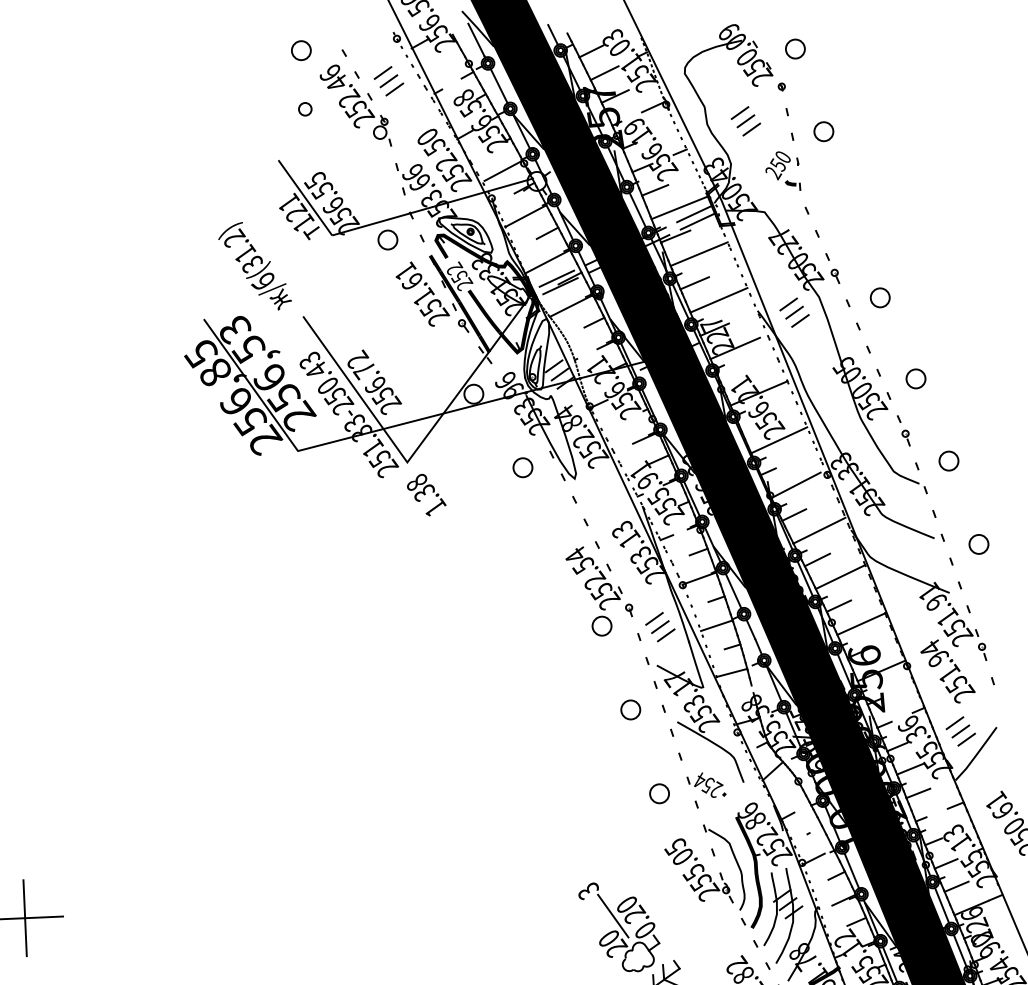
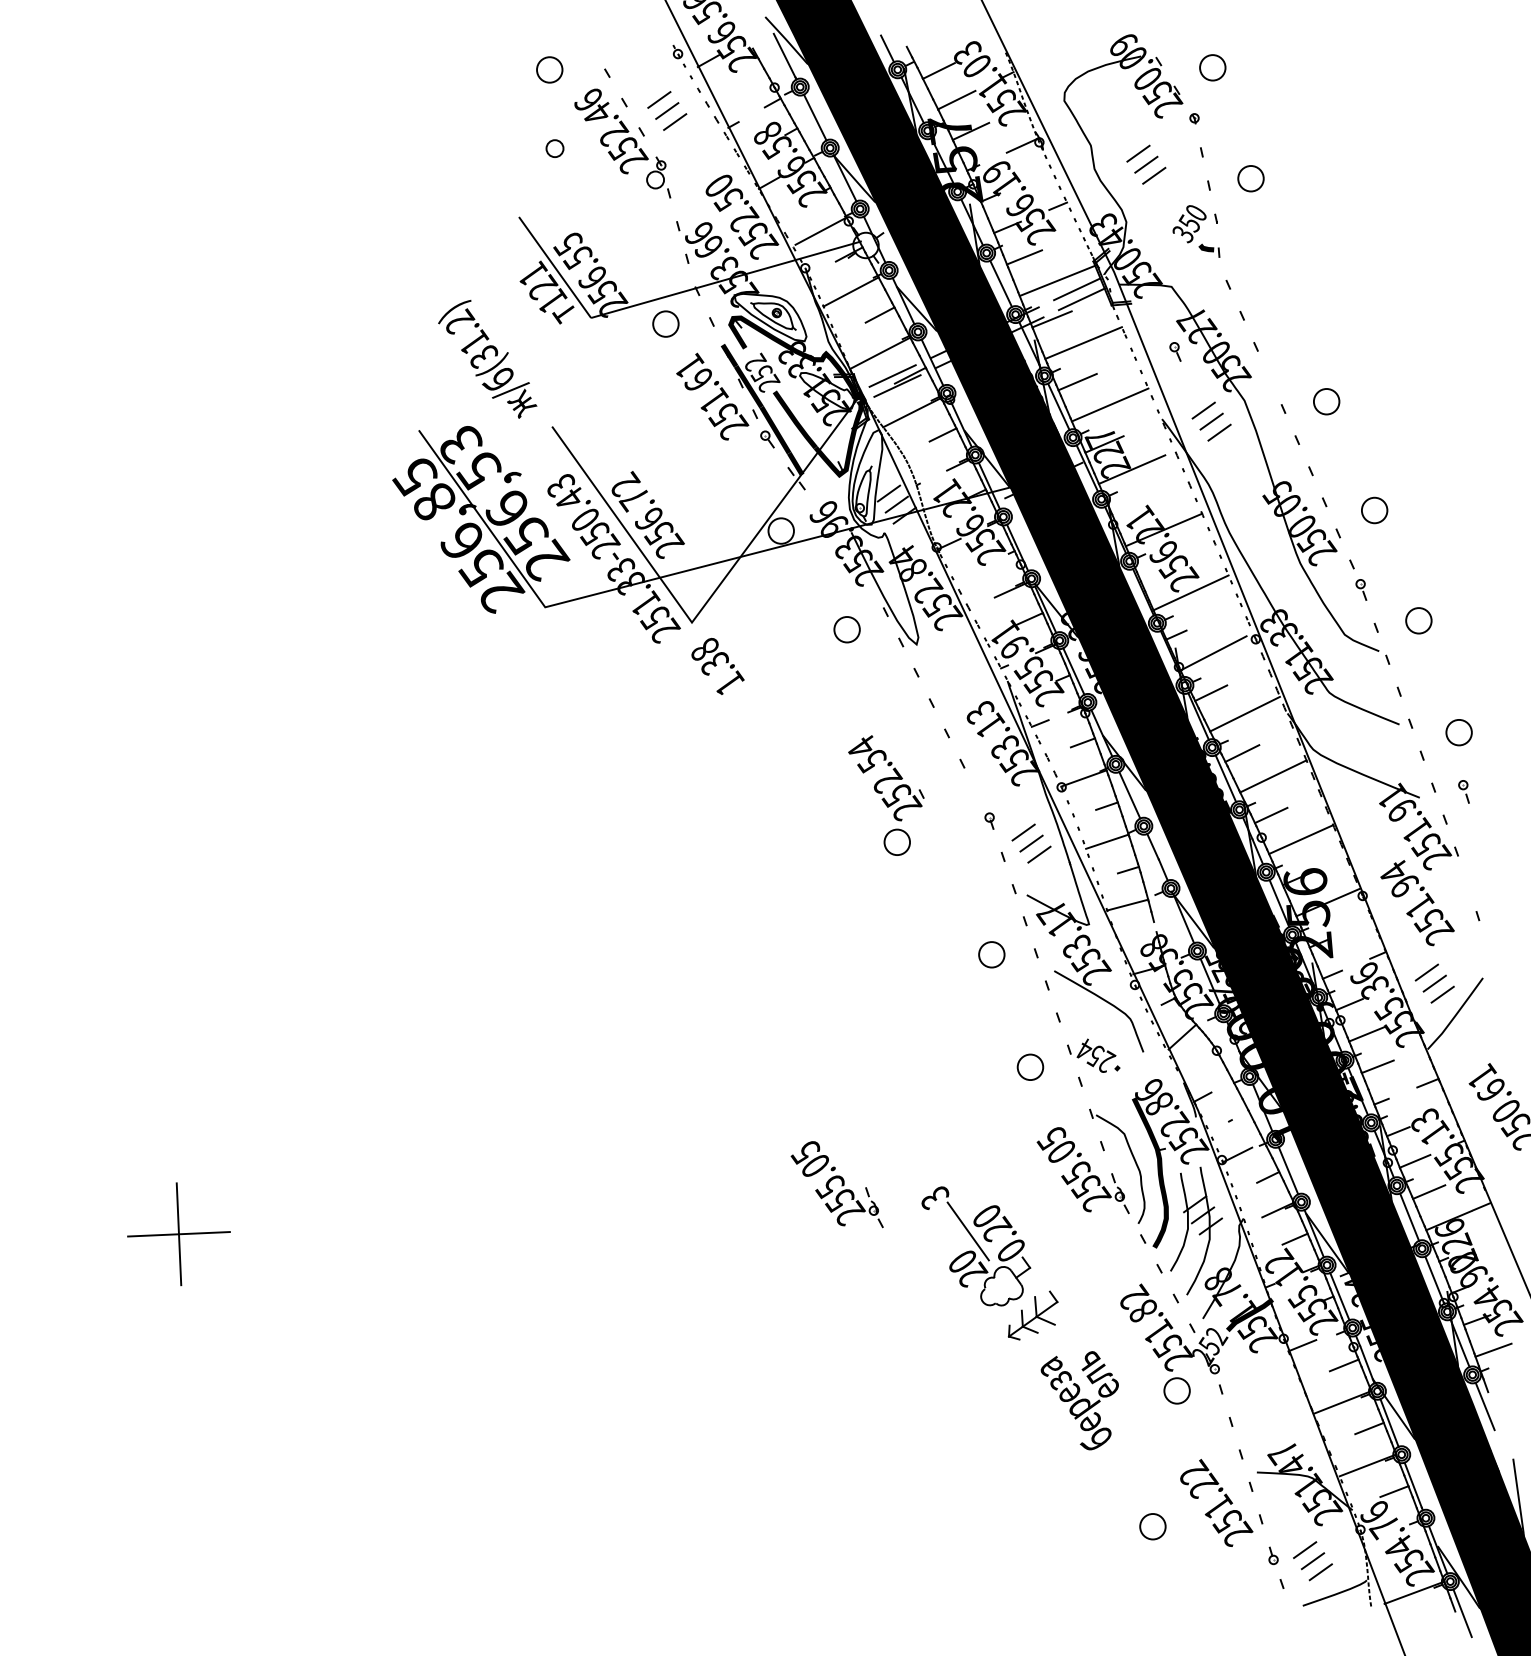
text: (773, 174) -> (1183, 235), 250 -> 350
part: (835, 276) -> (1175, 351), moved
part: (594, 591) -> (886, 795), moved
part: (982, 651) -> (1463, 791), moved
part: (515, 881) -> (836, 1184), added

